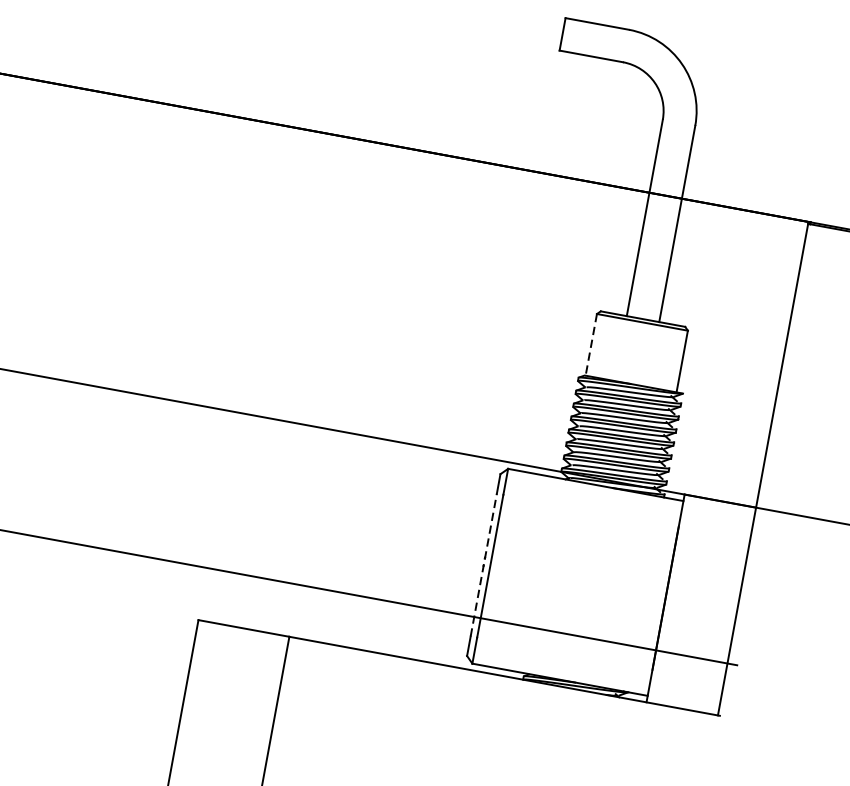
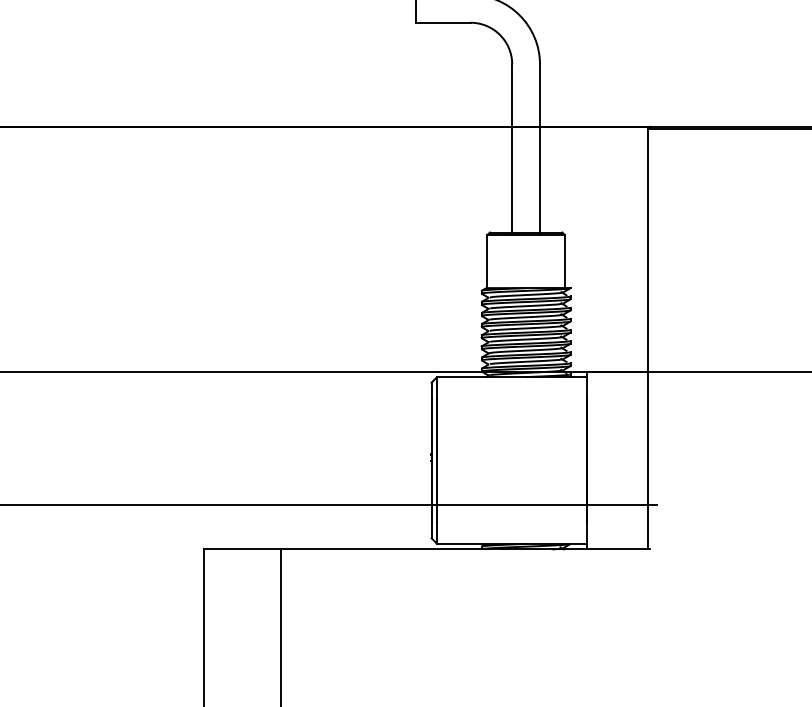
line: (591, 345) -> (487, 262), dashed -> solid
line: (483, 563) -> (431, 459), dashed -> solid

